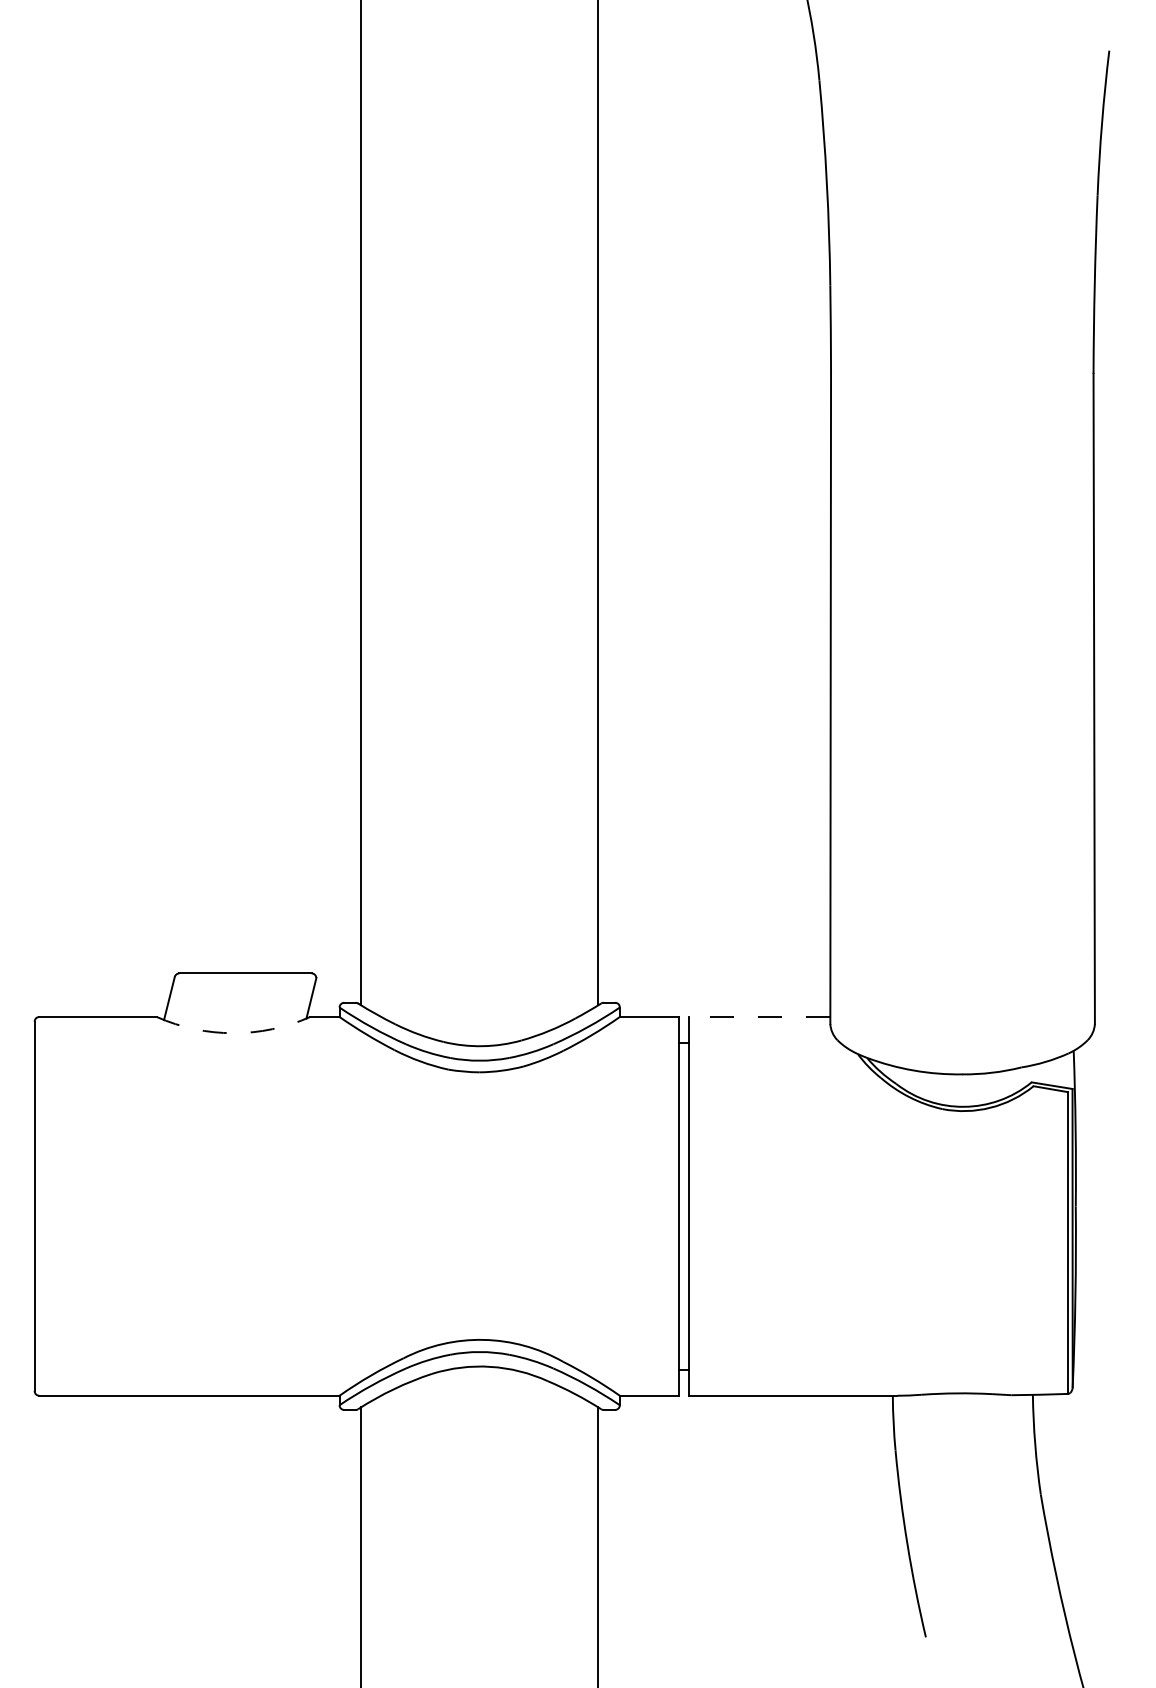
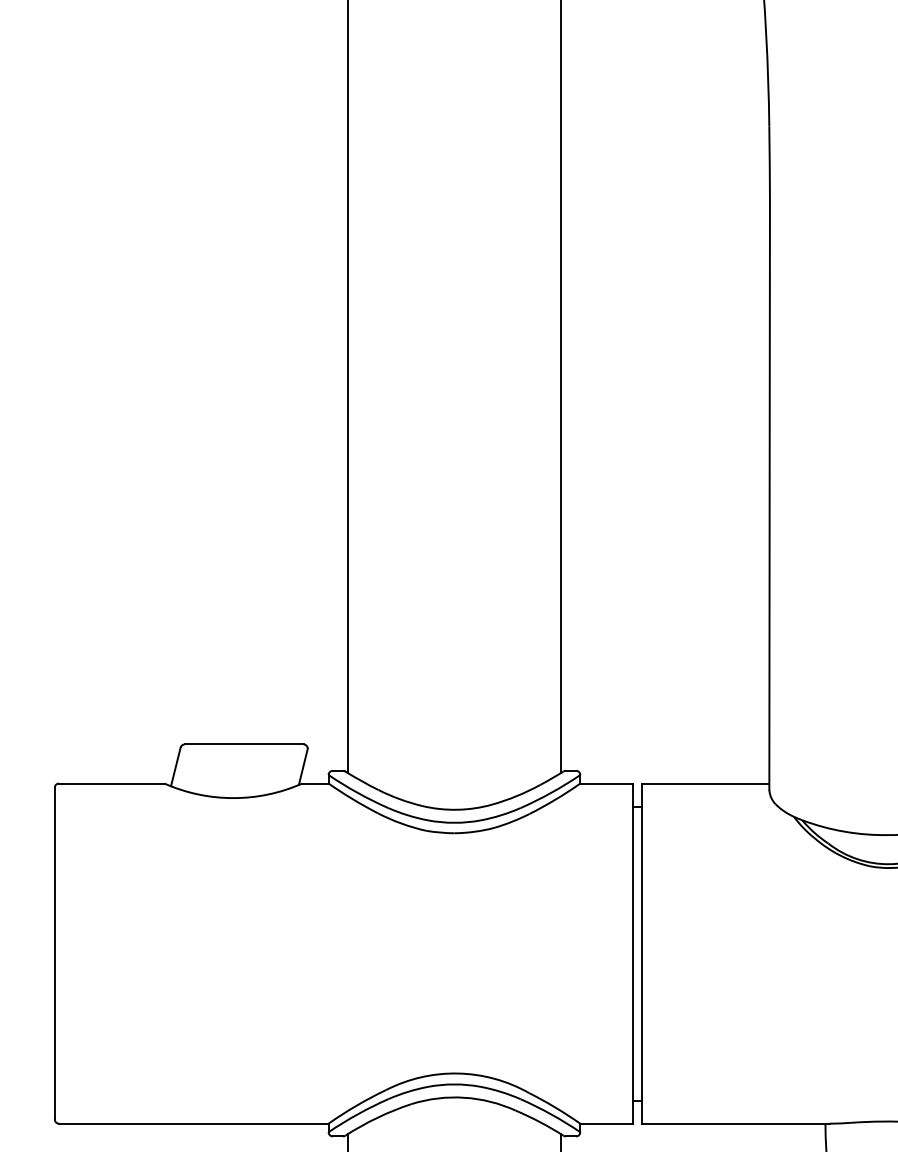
line: (759, 1017) -> (705, 784), dashed -> solid
arc: (233, 1033) -> (233, 798), dashed -> solid

